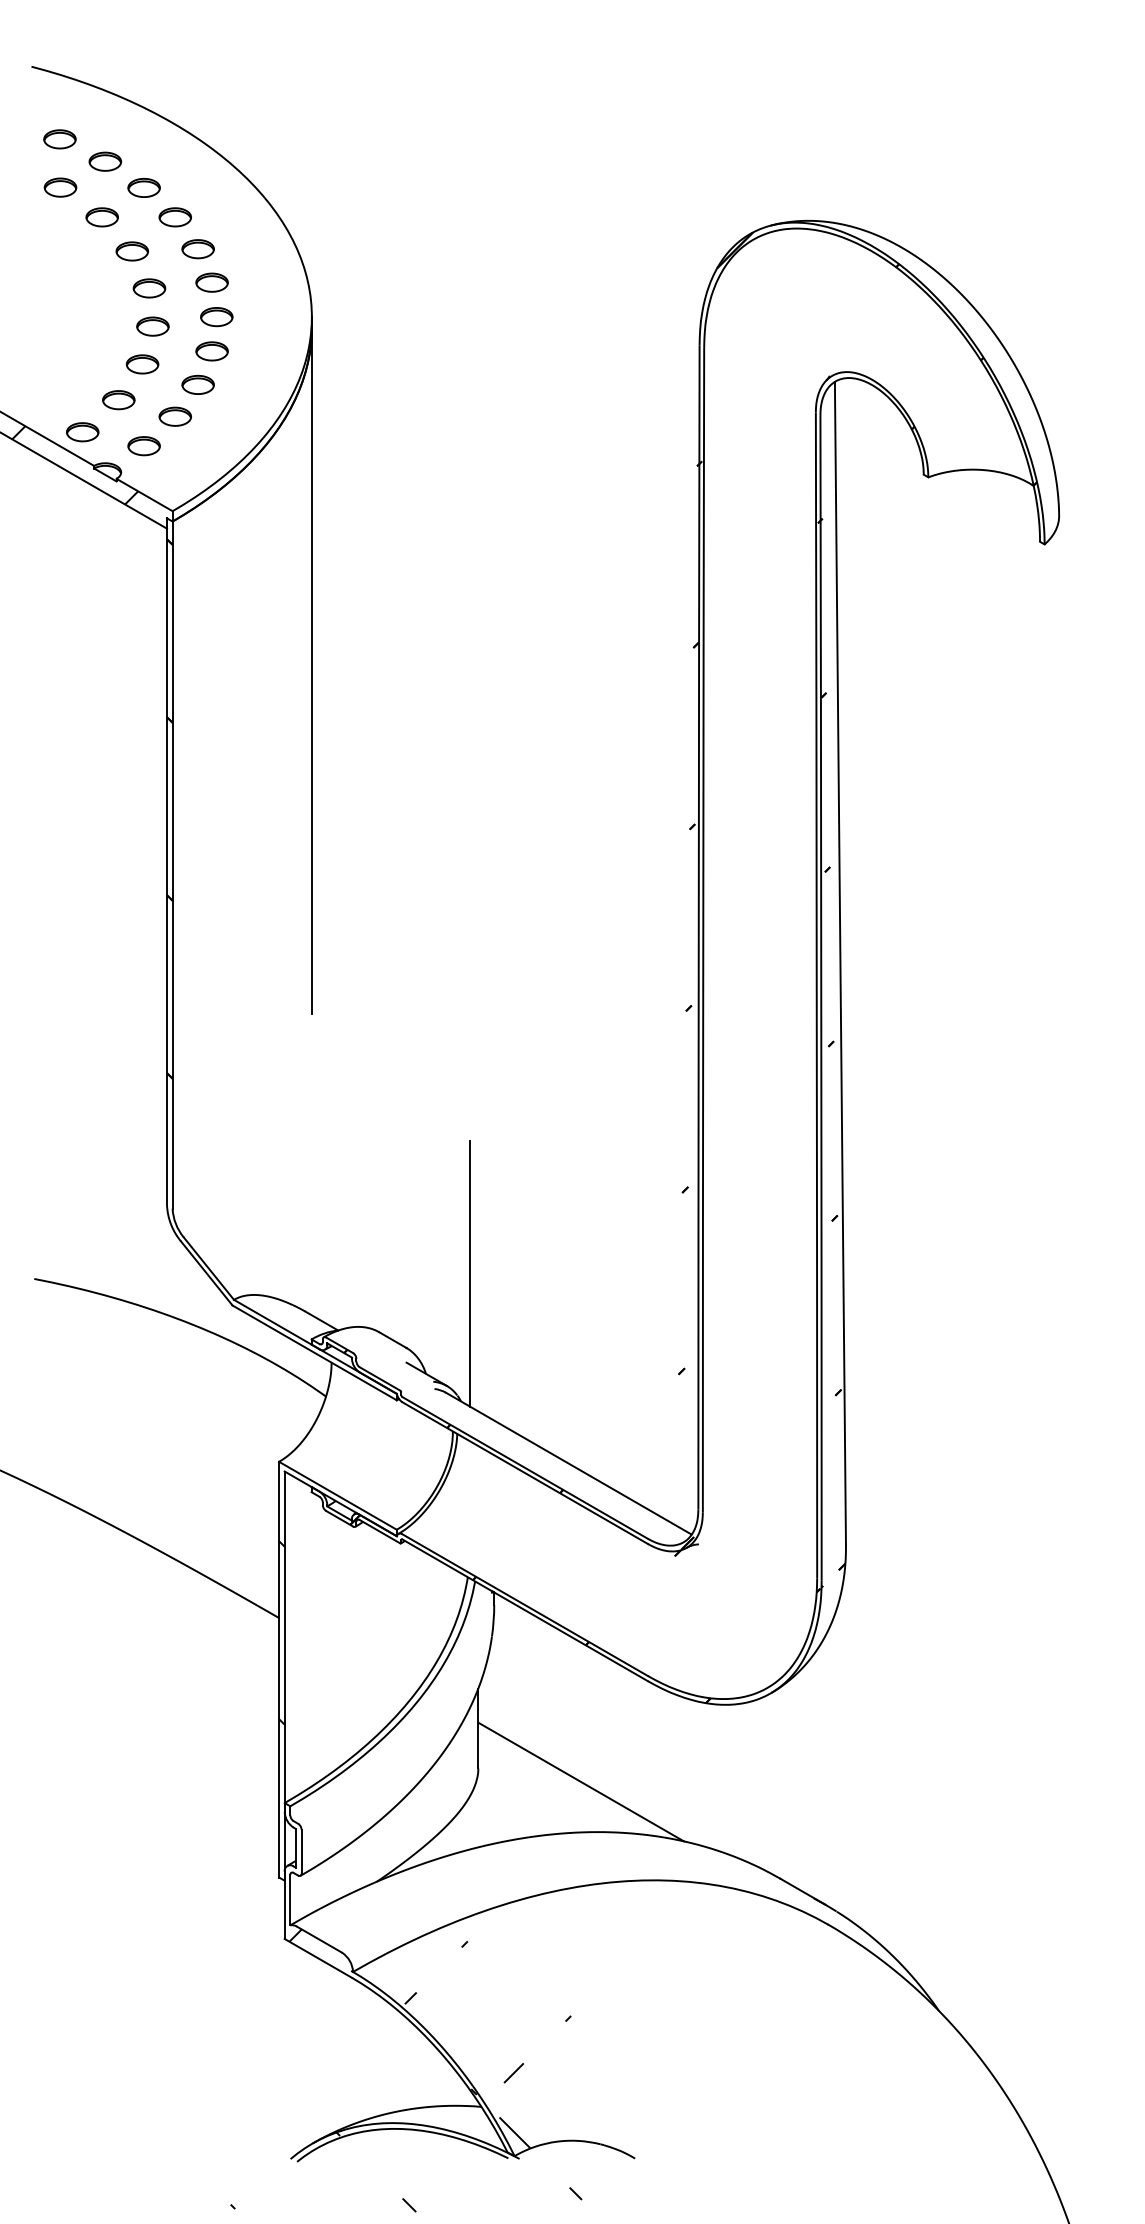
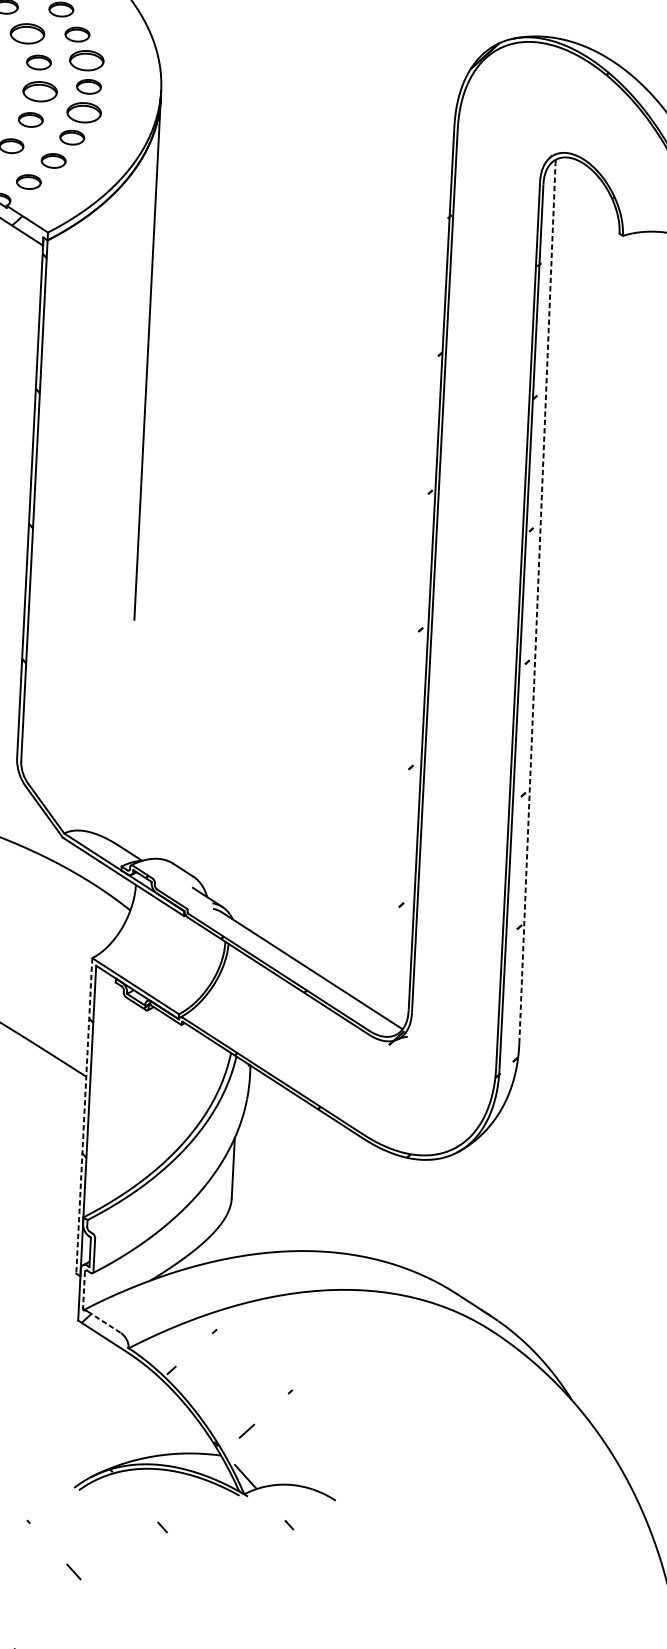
part: (131, 251) -> (26, 33), size x1.4
part: (211, 282) -> (86, 60), size x1.4
part: (152, 326) -> (39, 91), size x1.4
part: (211, 351) -> (83, 112), size x1.4
line: (840, 965) -> (537, 603), solid -> dashed
line: (470, 1273) -> (244, 822), removed
line: (279, 1669) -> (84, 1115), solid -> dashed
line: (581, 1781) -> (309, 1212), removed
line: (290, 1899) -> (84, 1290), solid -> dashed
line: (319, 1939) -> (104, 1322), solid -> dashed

